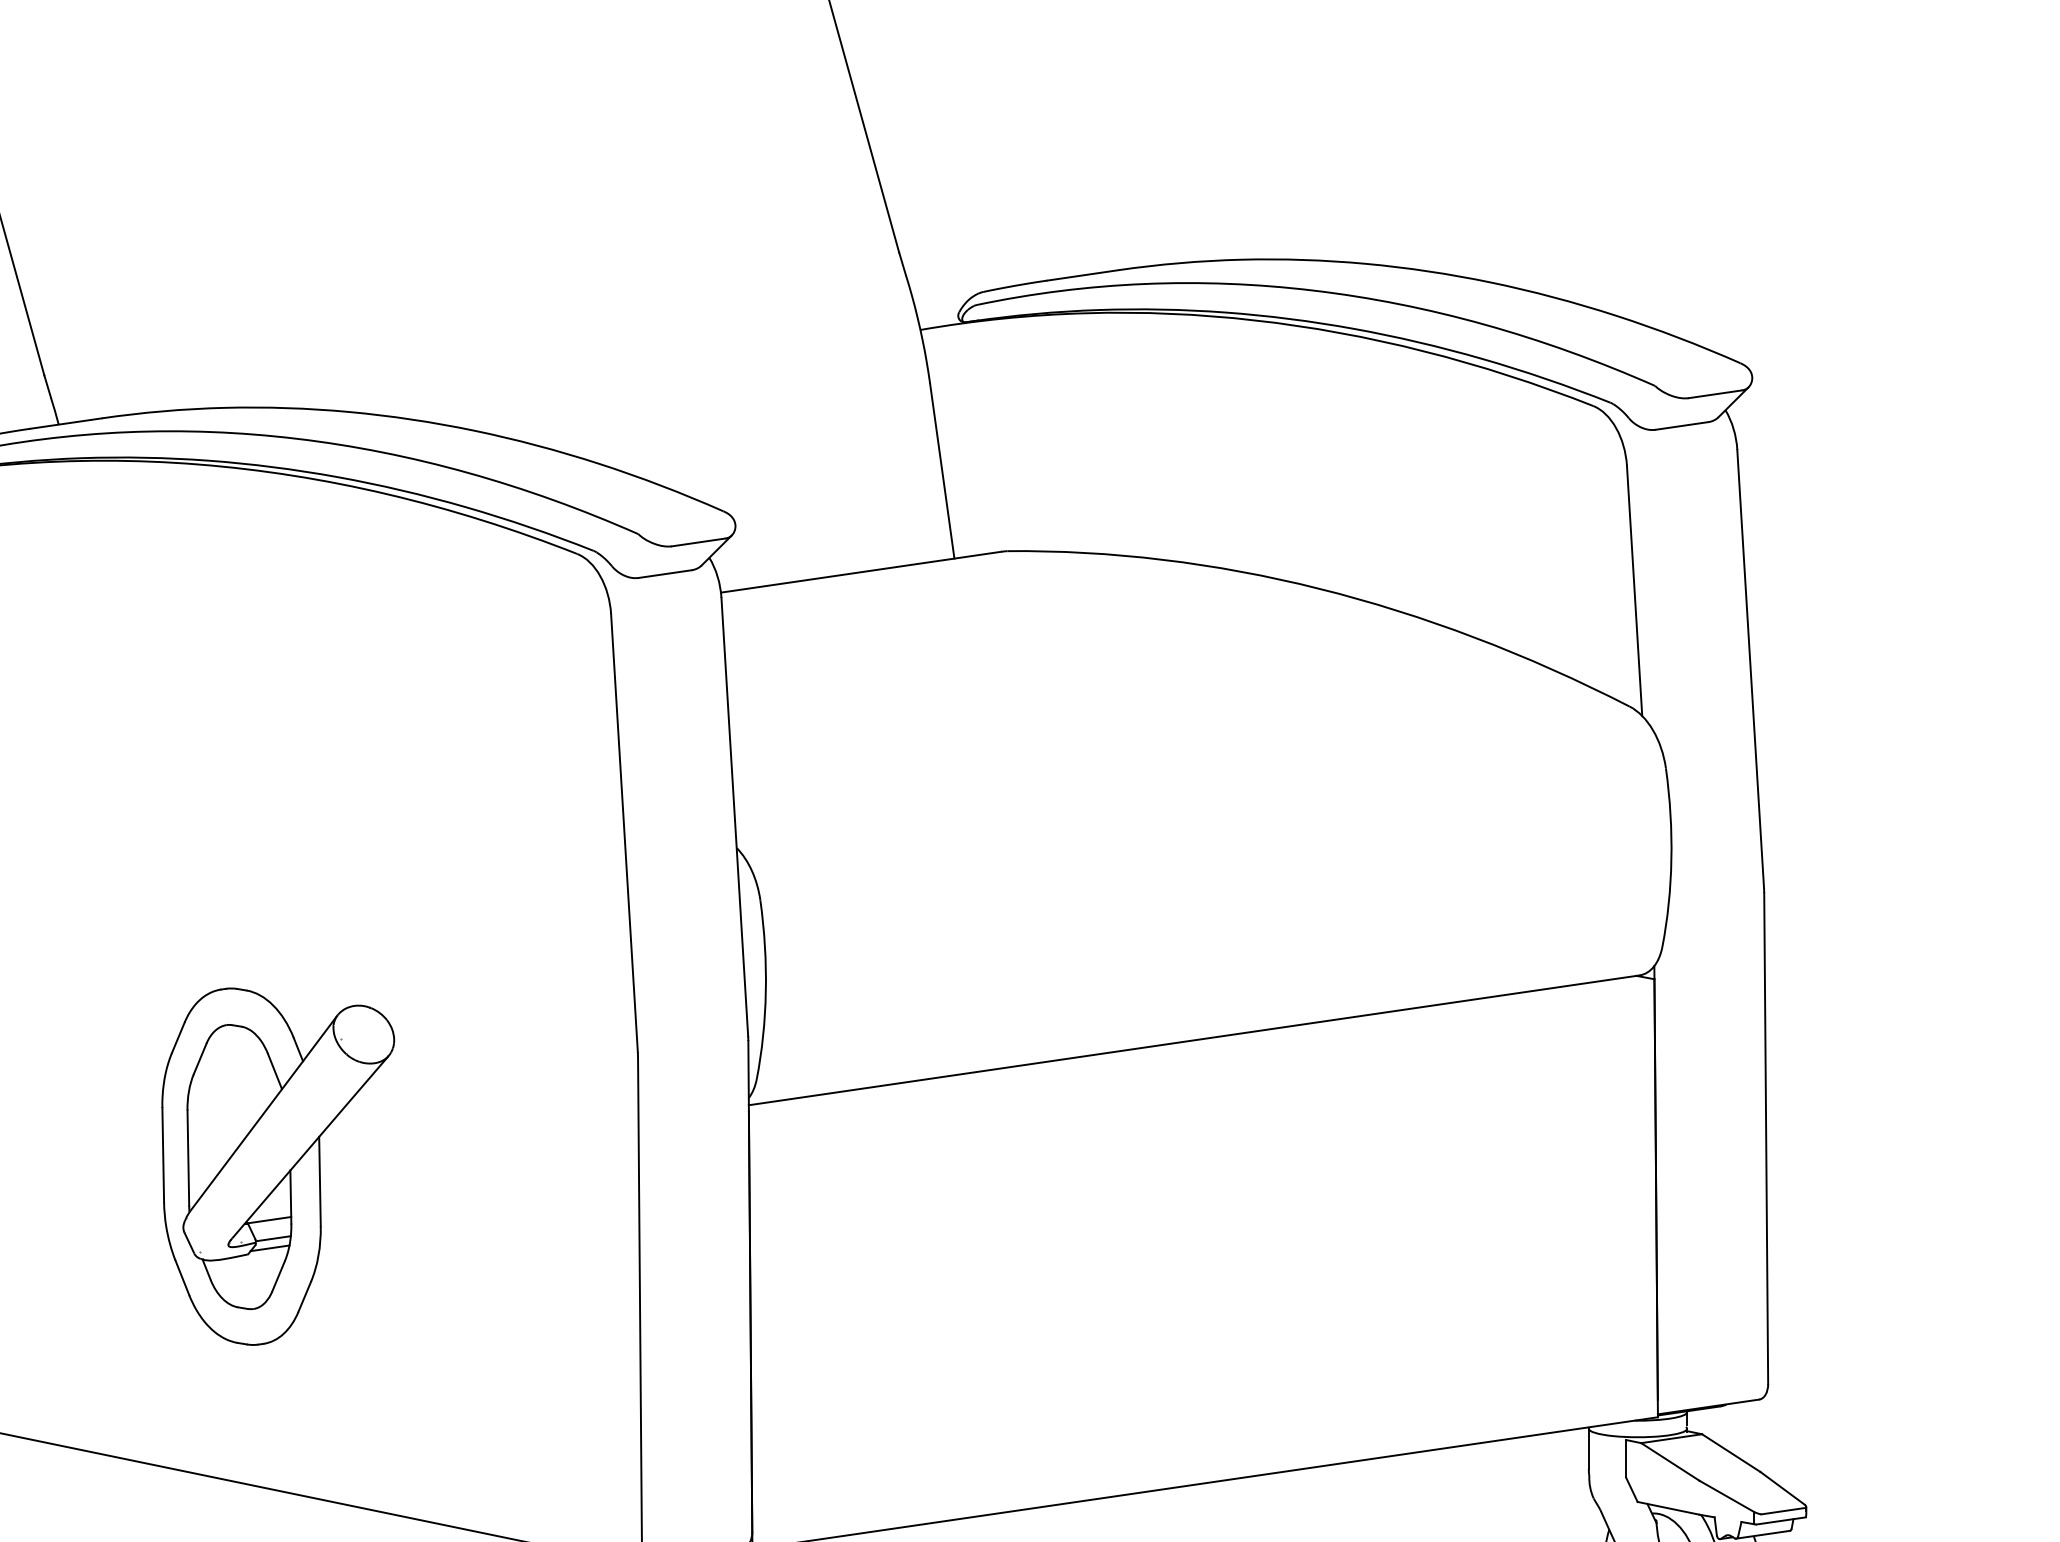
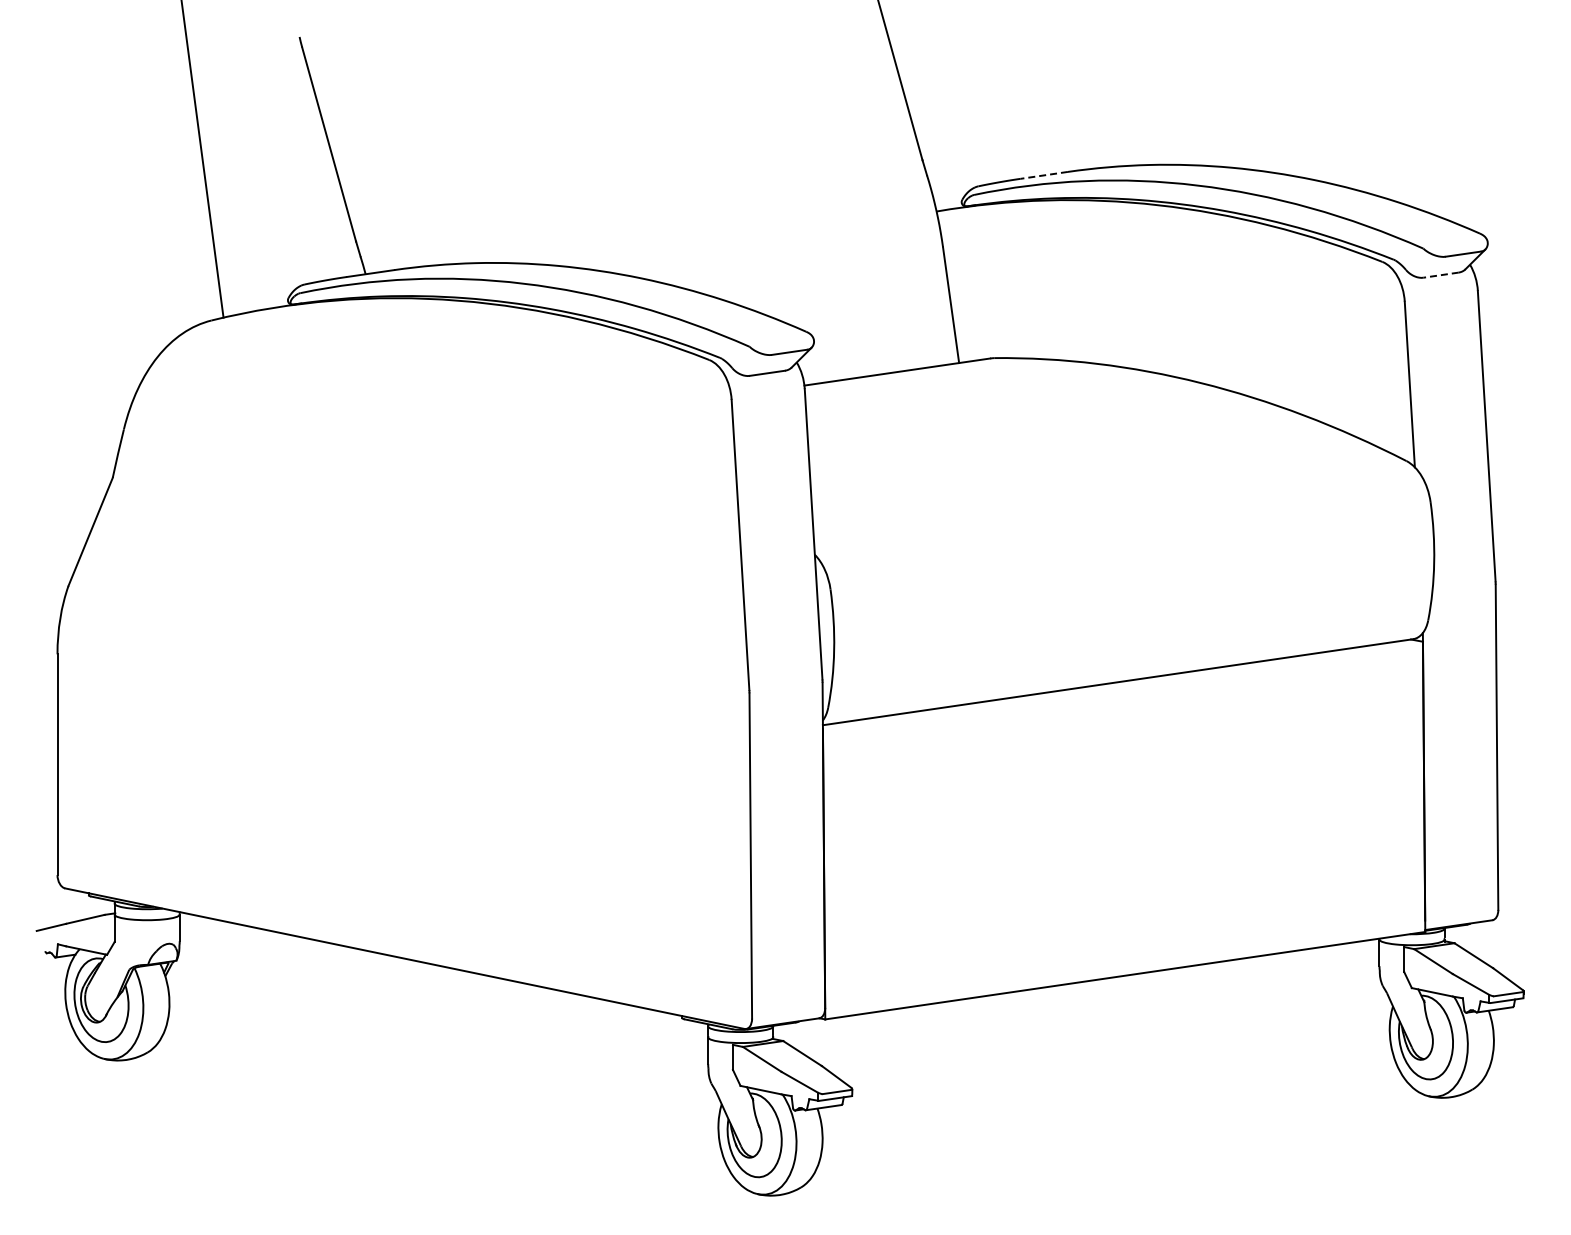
line: (1083, 275) -> (1044, 175), solid -> dashed
line: (1682, 426) -> (1441, 275), solid -> dashed
part: (277, 1166) -> (510, 765), removed

